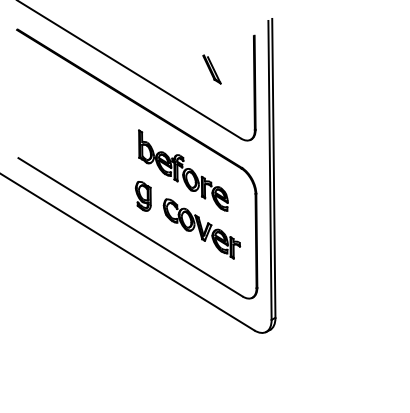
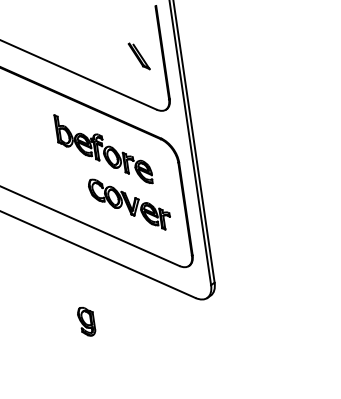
part: (211, 69) -> (138, 56), moved
part: (142, 196) -> (85, 321), moved

